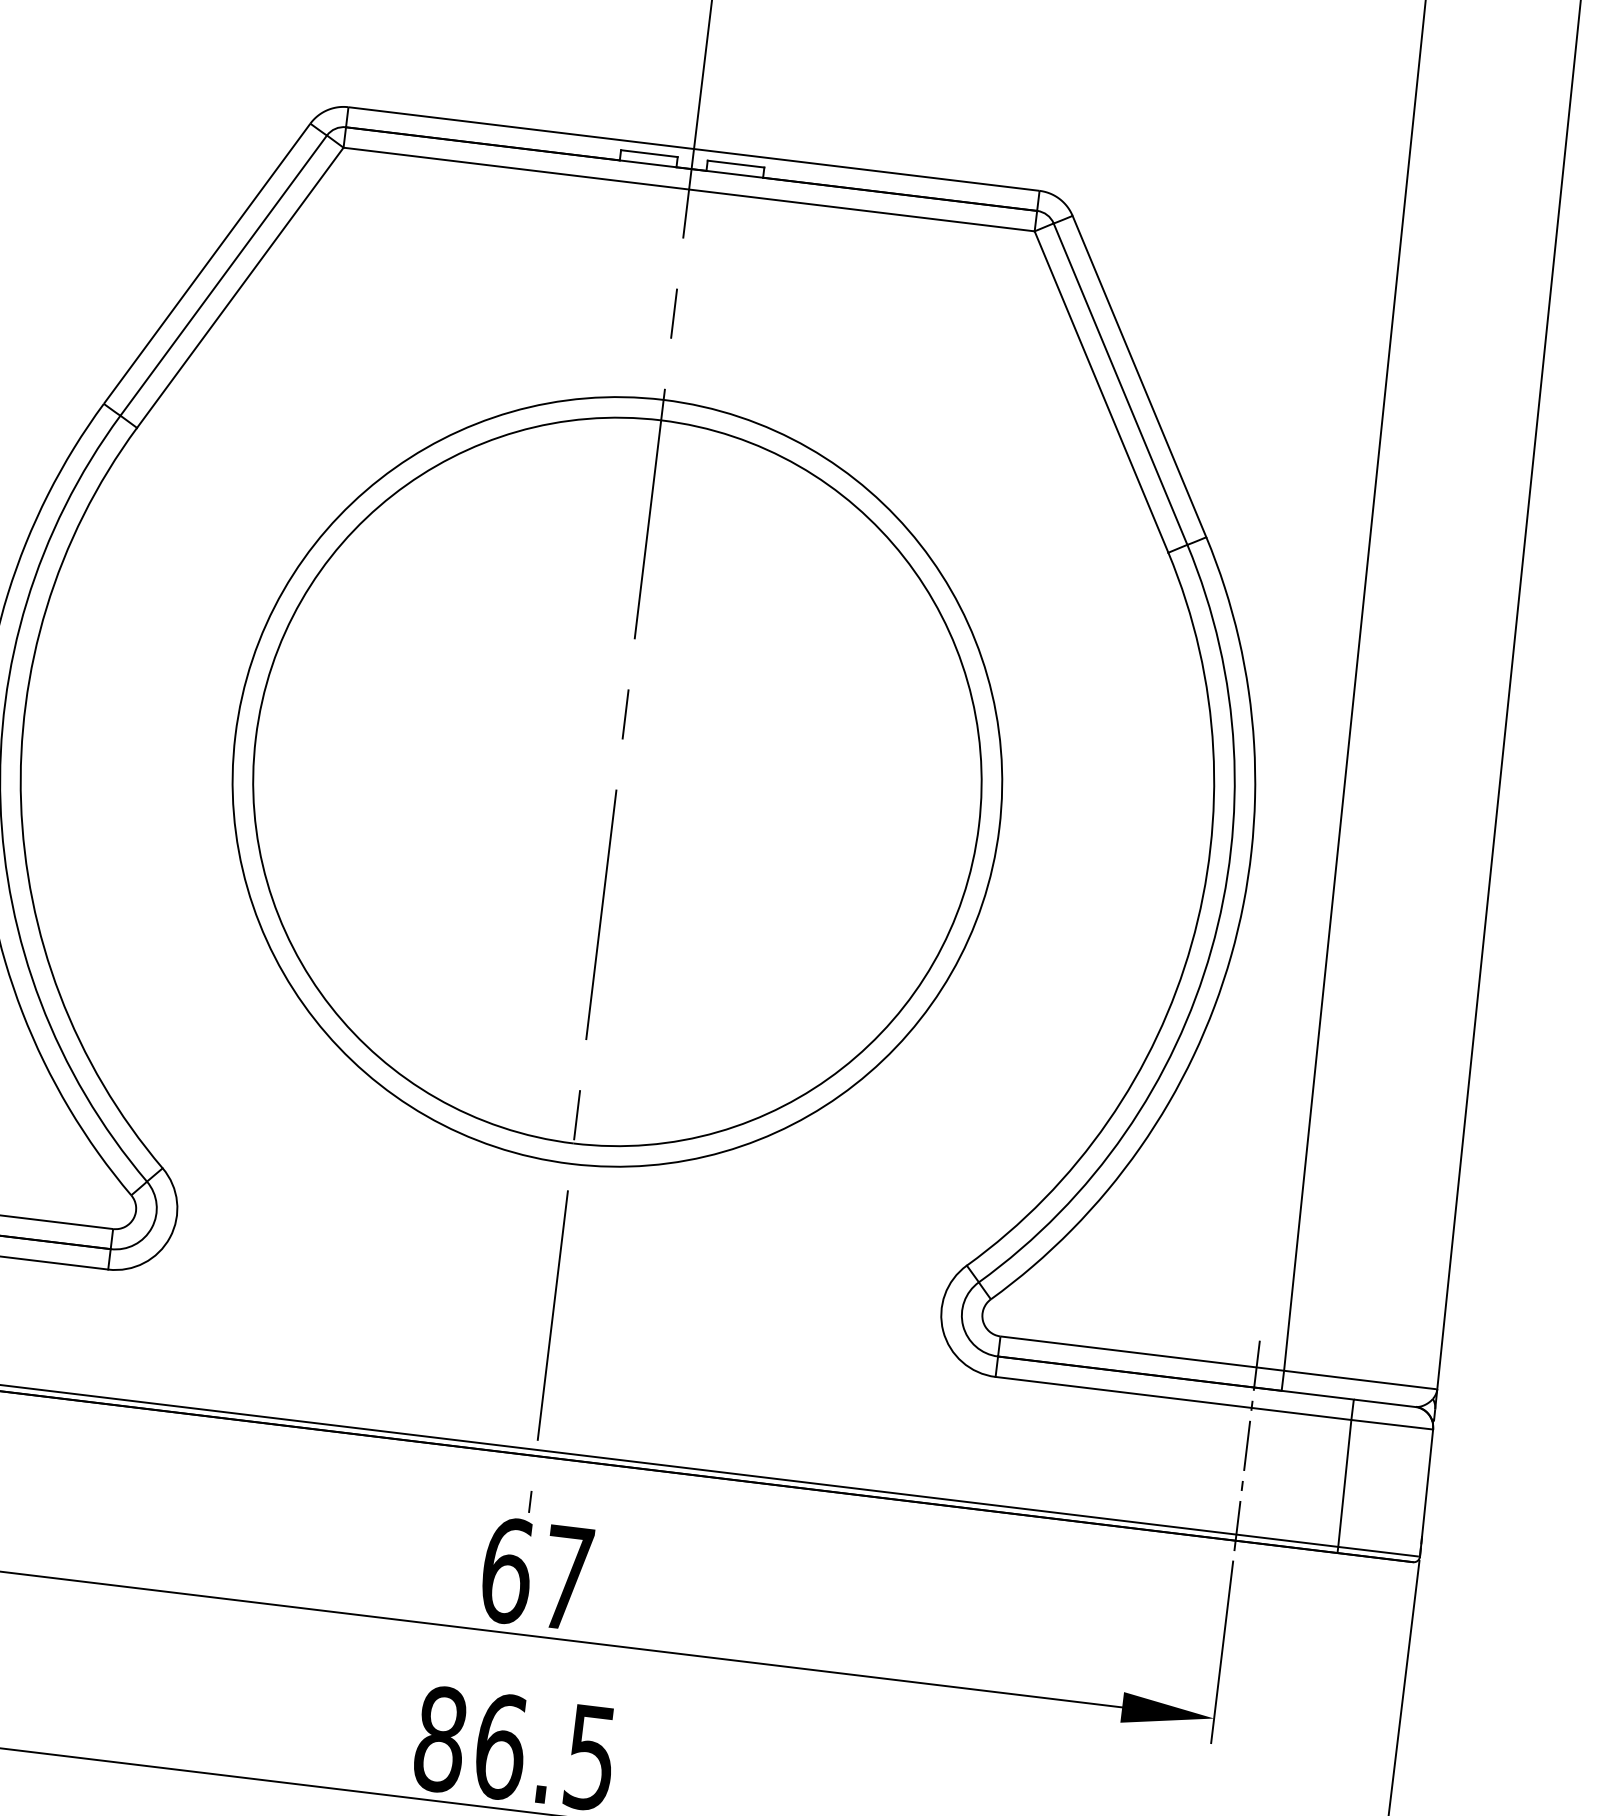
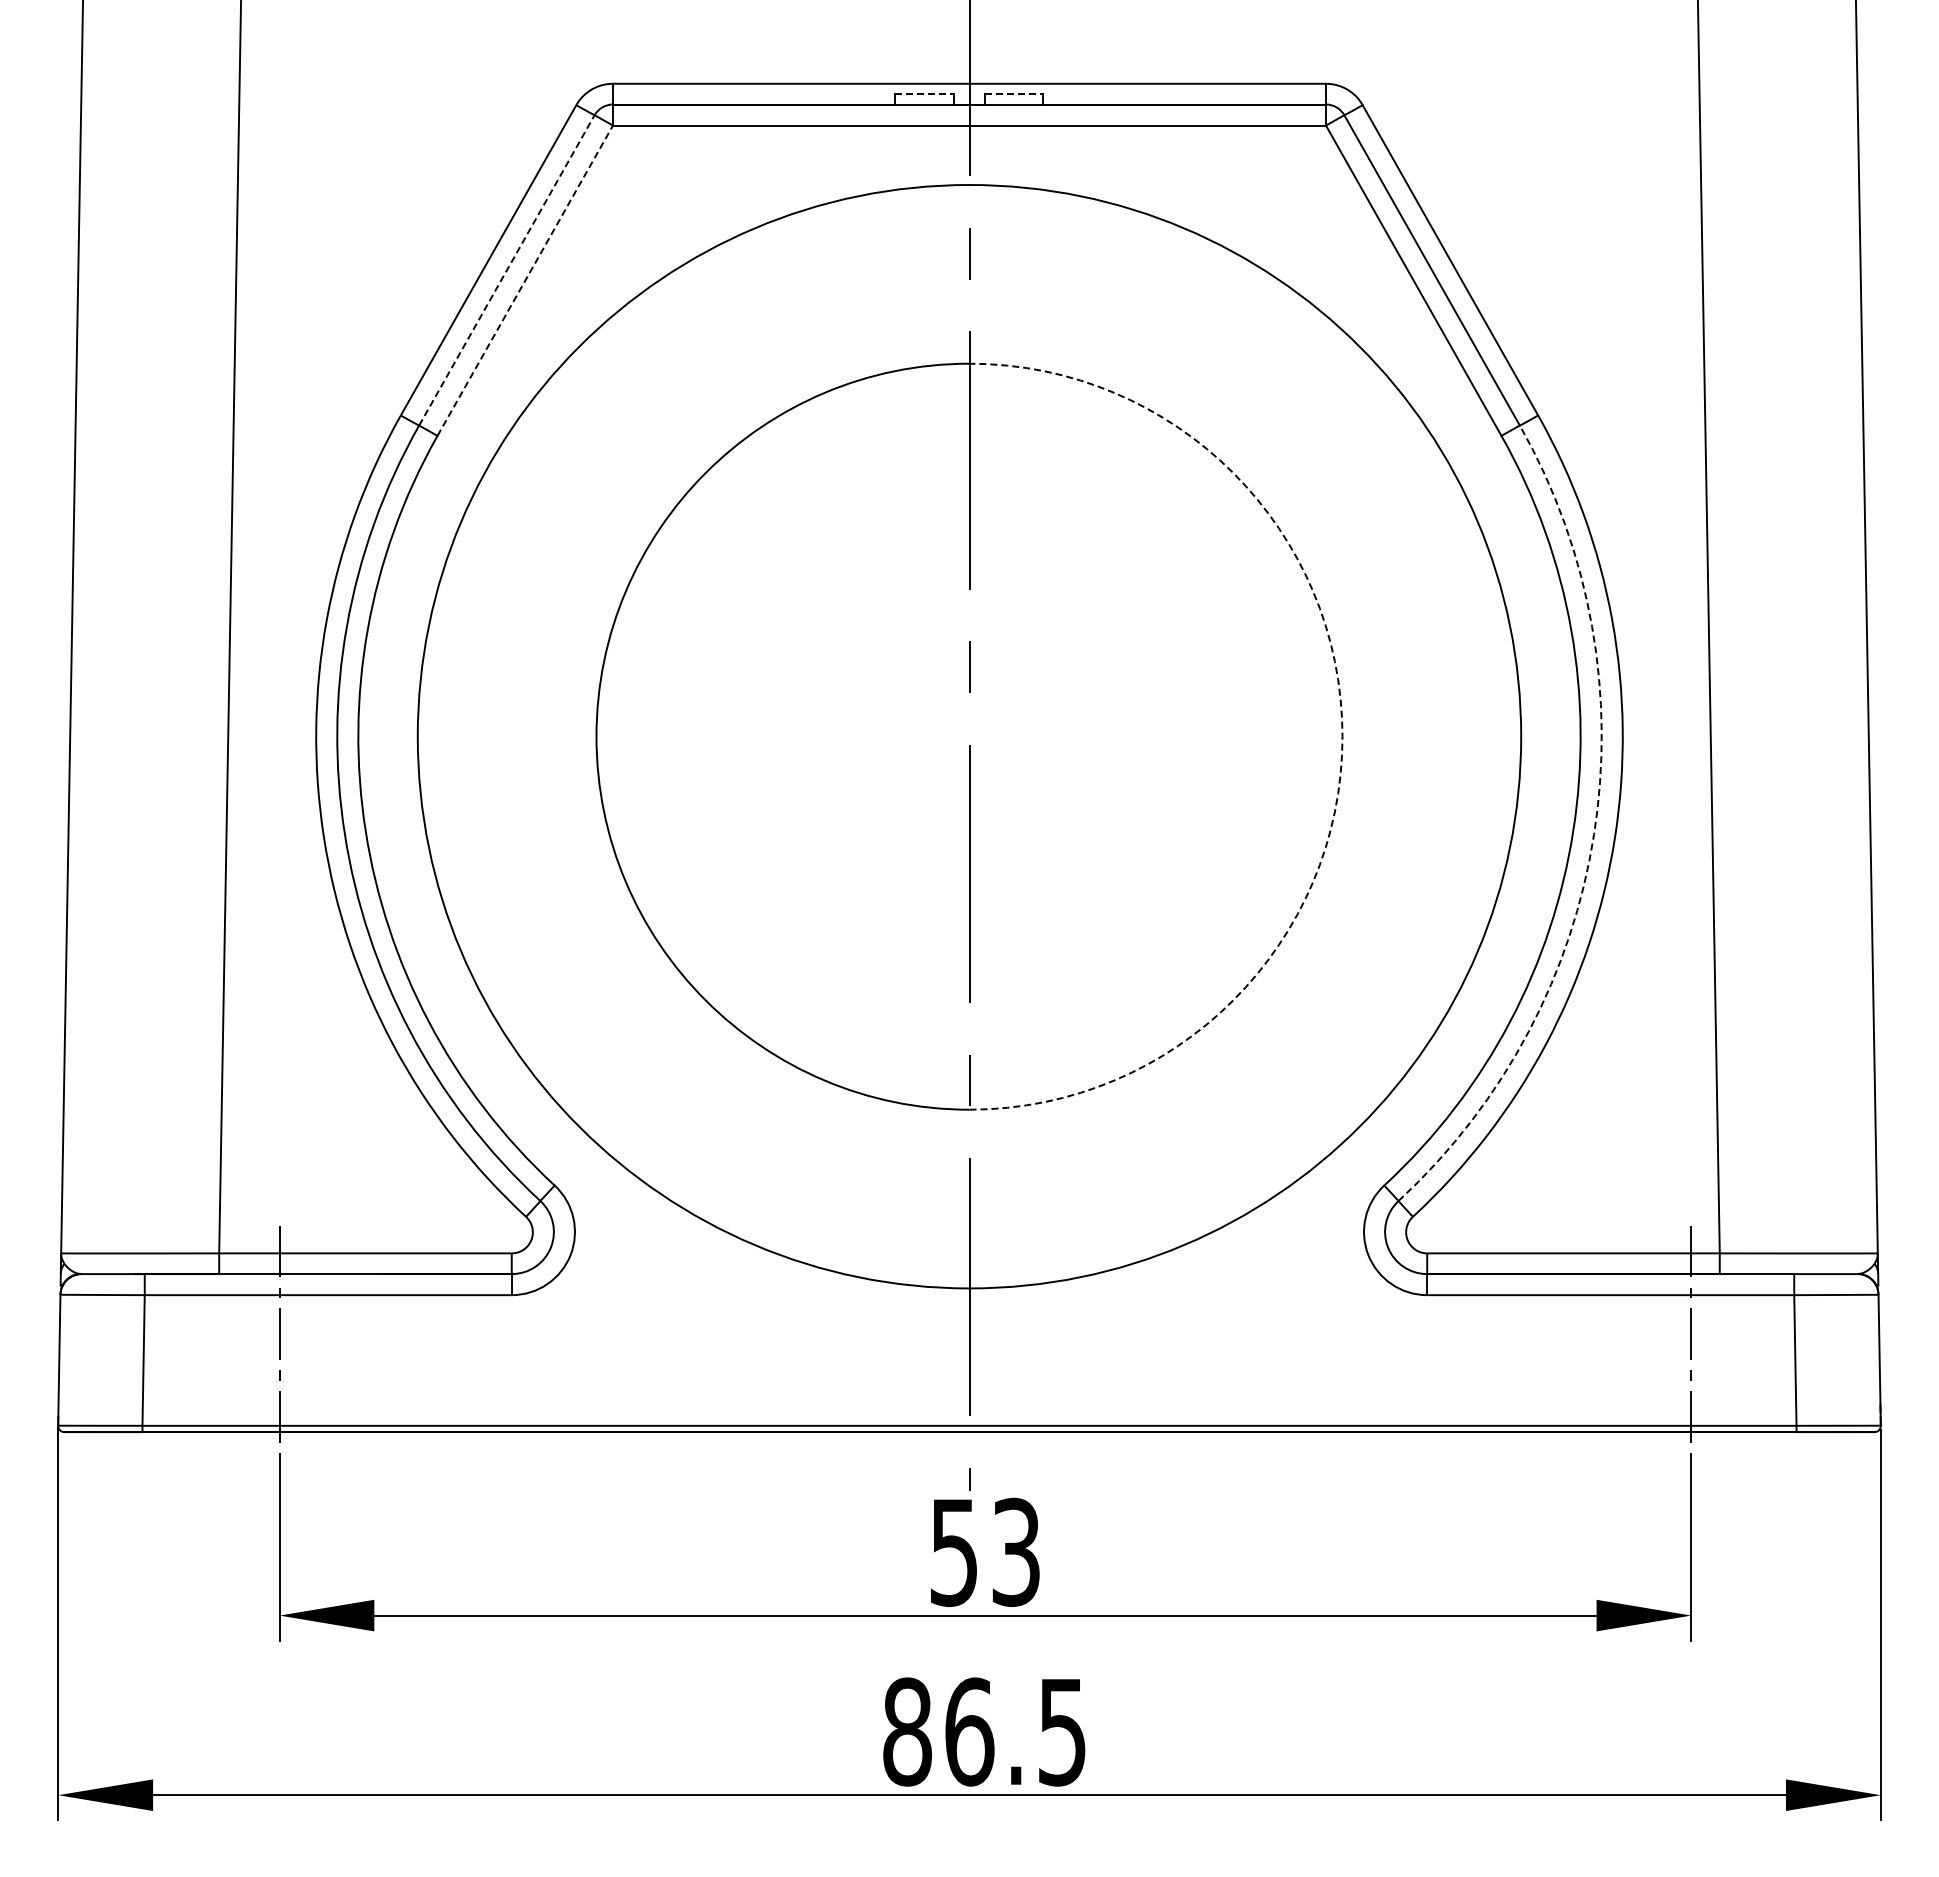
line: (650, 153) -> (925, 93), solid -> dashed
line: (736, 163) -> (1014, 93), solid -> dashed
line: (224, 274) -> (507, 269), solid -> dashed
line: (240, 287) -> (525, 280), solid -> dashed
circle: (617, 781) -> (969, 736), size x1.4
arc: (979, 825) -> (1342, 736), solid -> dashed
arc: (1211, 950) -> (1594, 834), solid -> dashed
text: (536, 1573) -> (984, 1551), 67 -> 53

